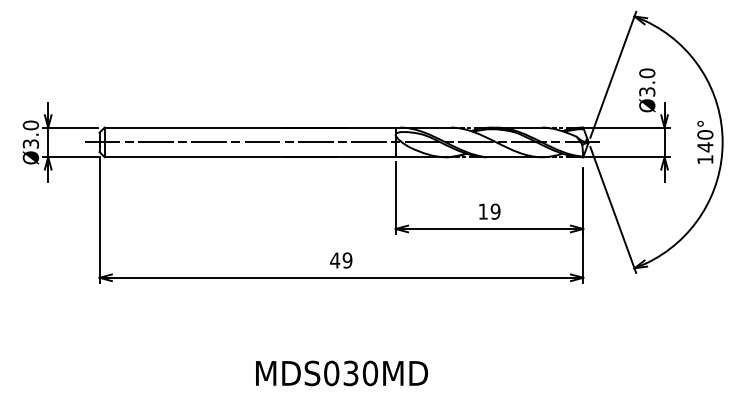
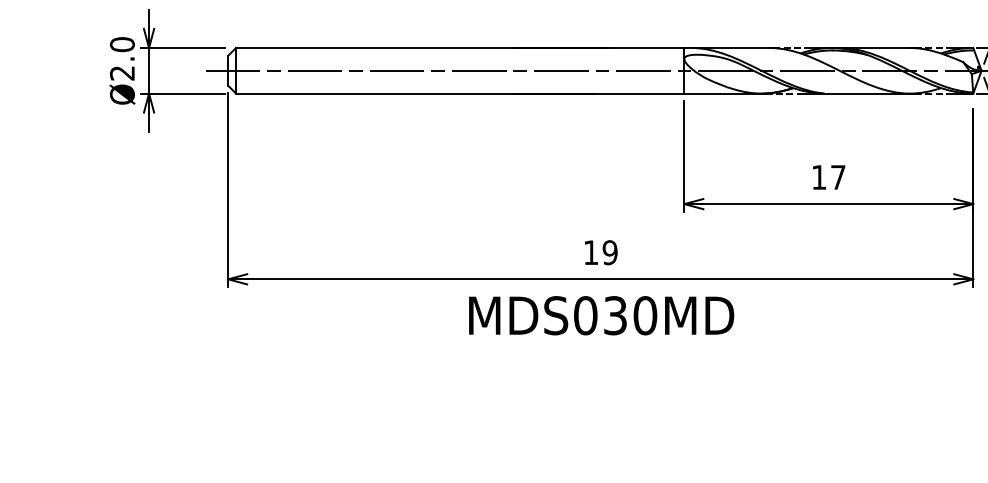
text: (31, 143) -> (123, 72), Ø3.0 -> Ø2.0
text: (495, 211) -> (838, 177), 19 -> 17
text: (335, 260) -> (591, 252), 49 -> 19
text: (341, 373) -> (600, 315), moved

